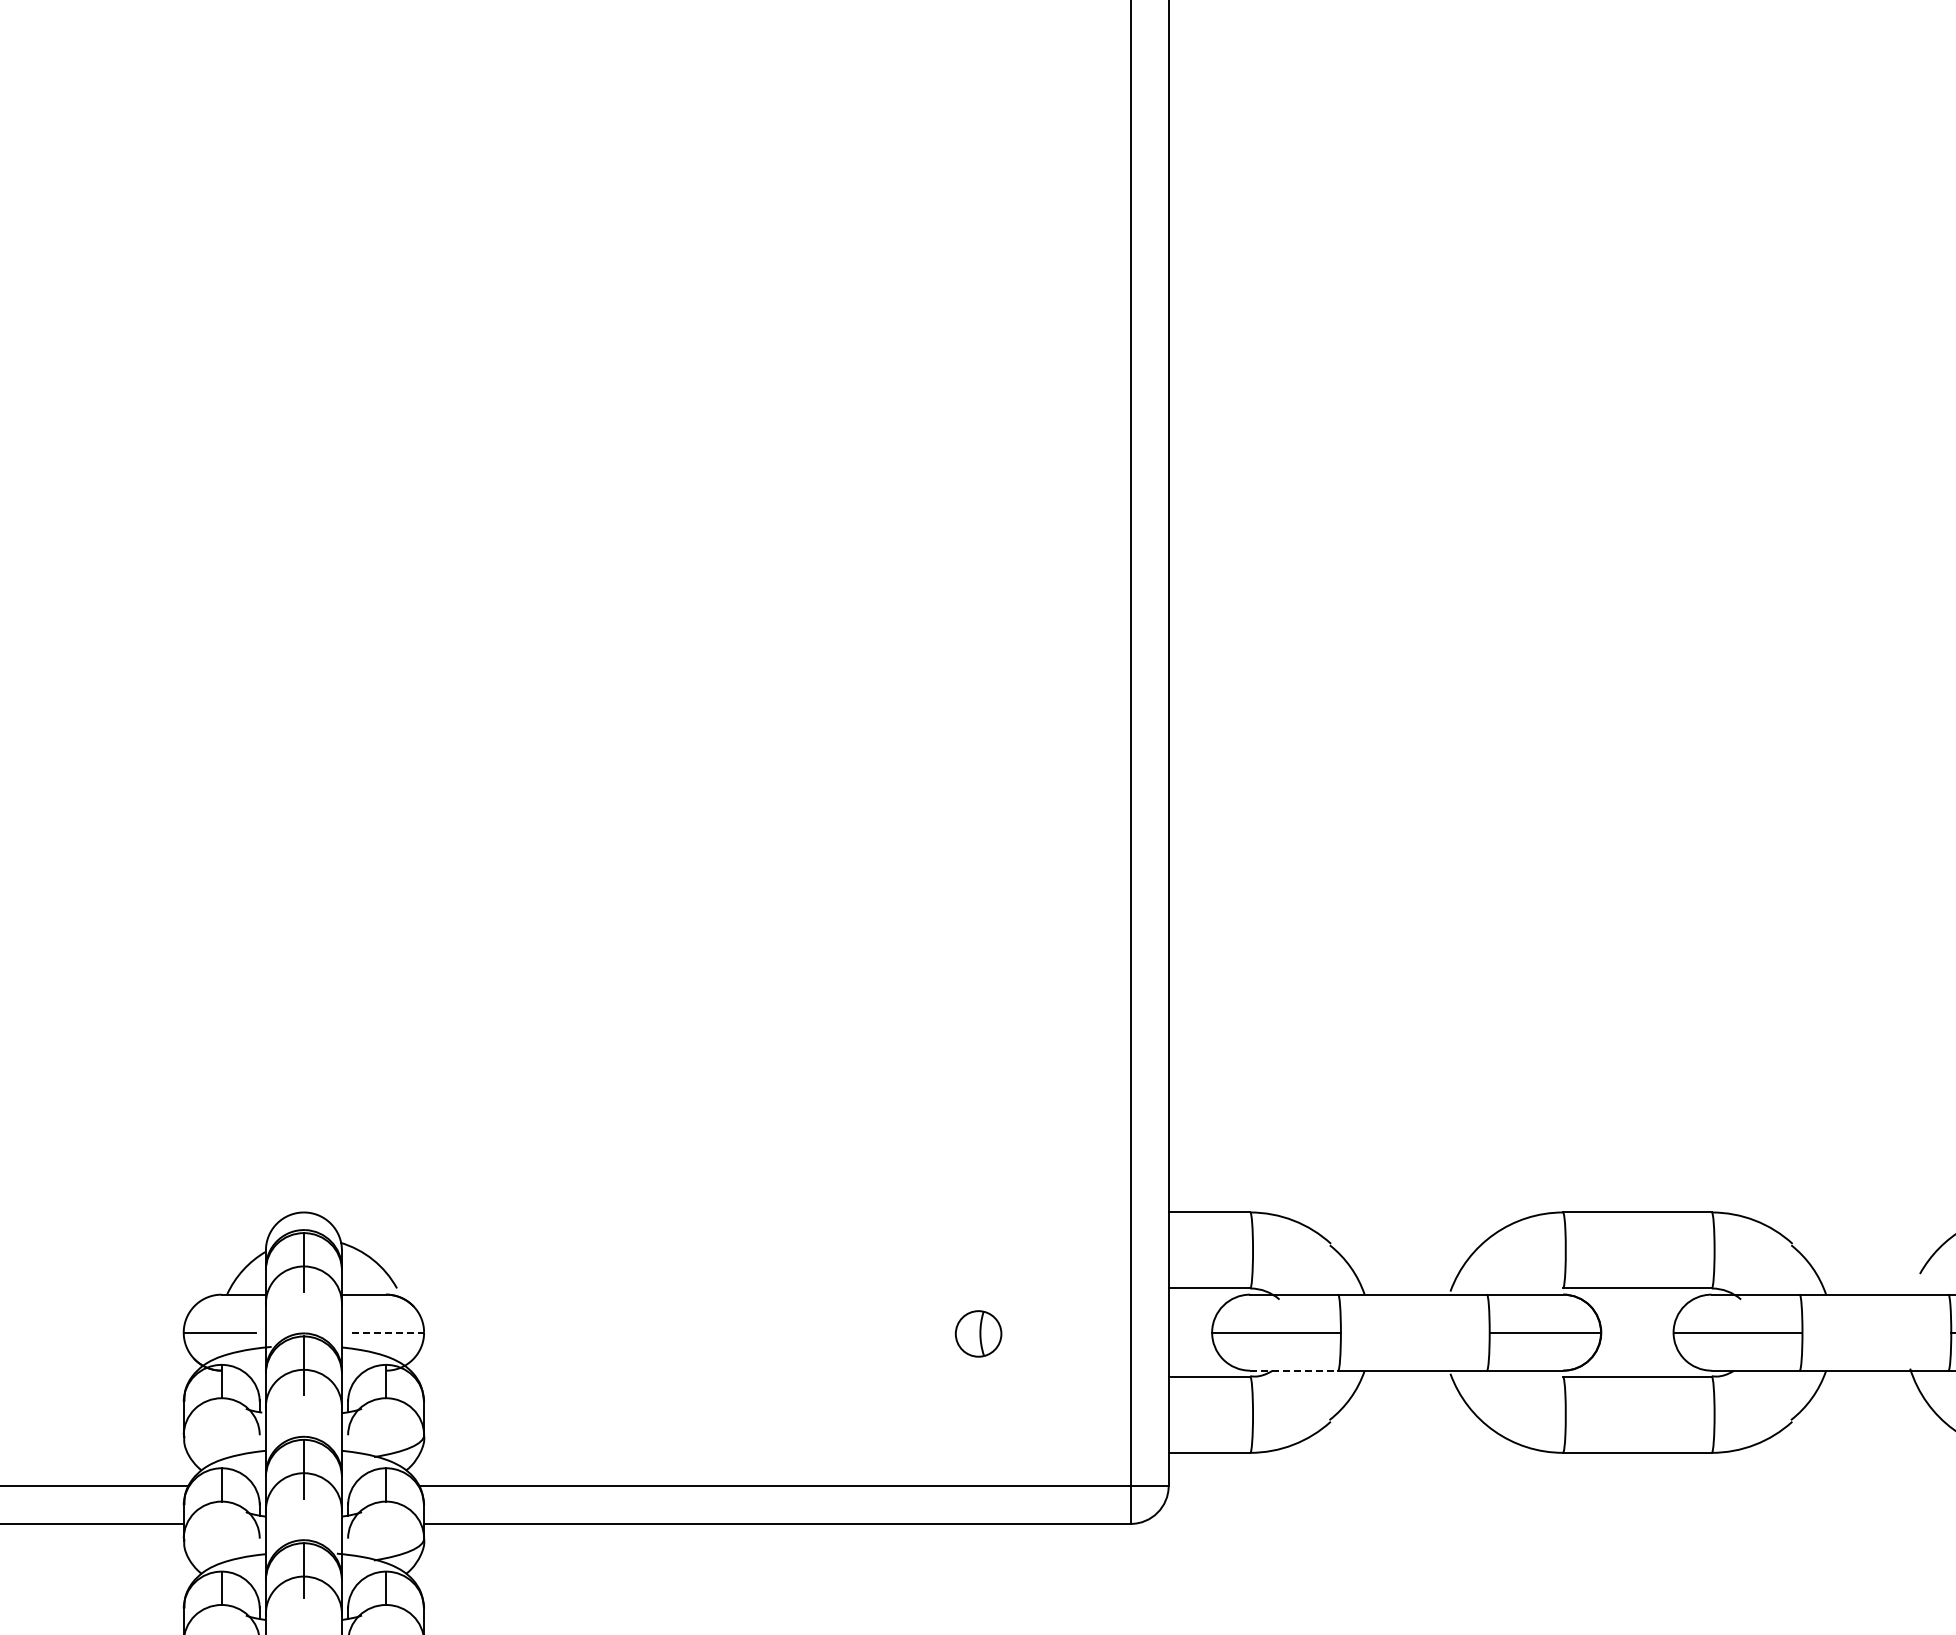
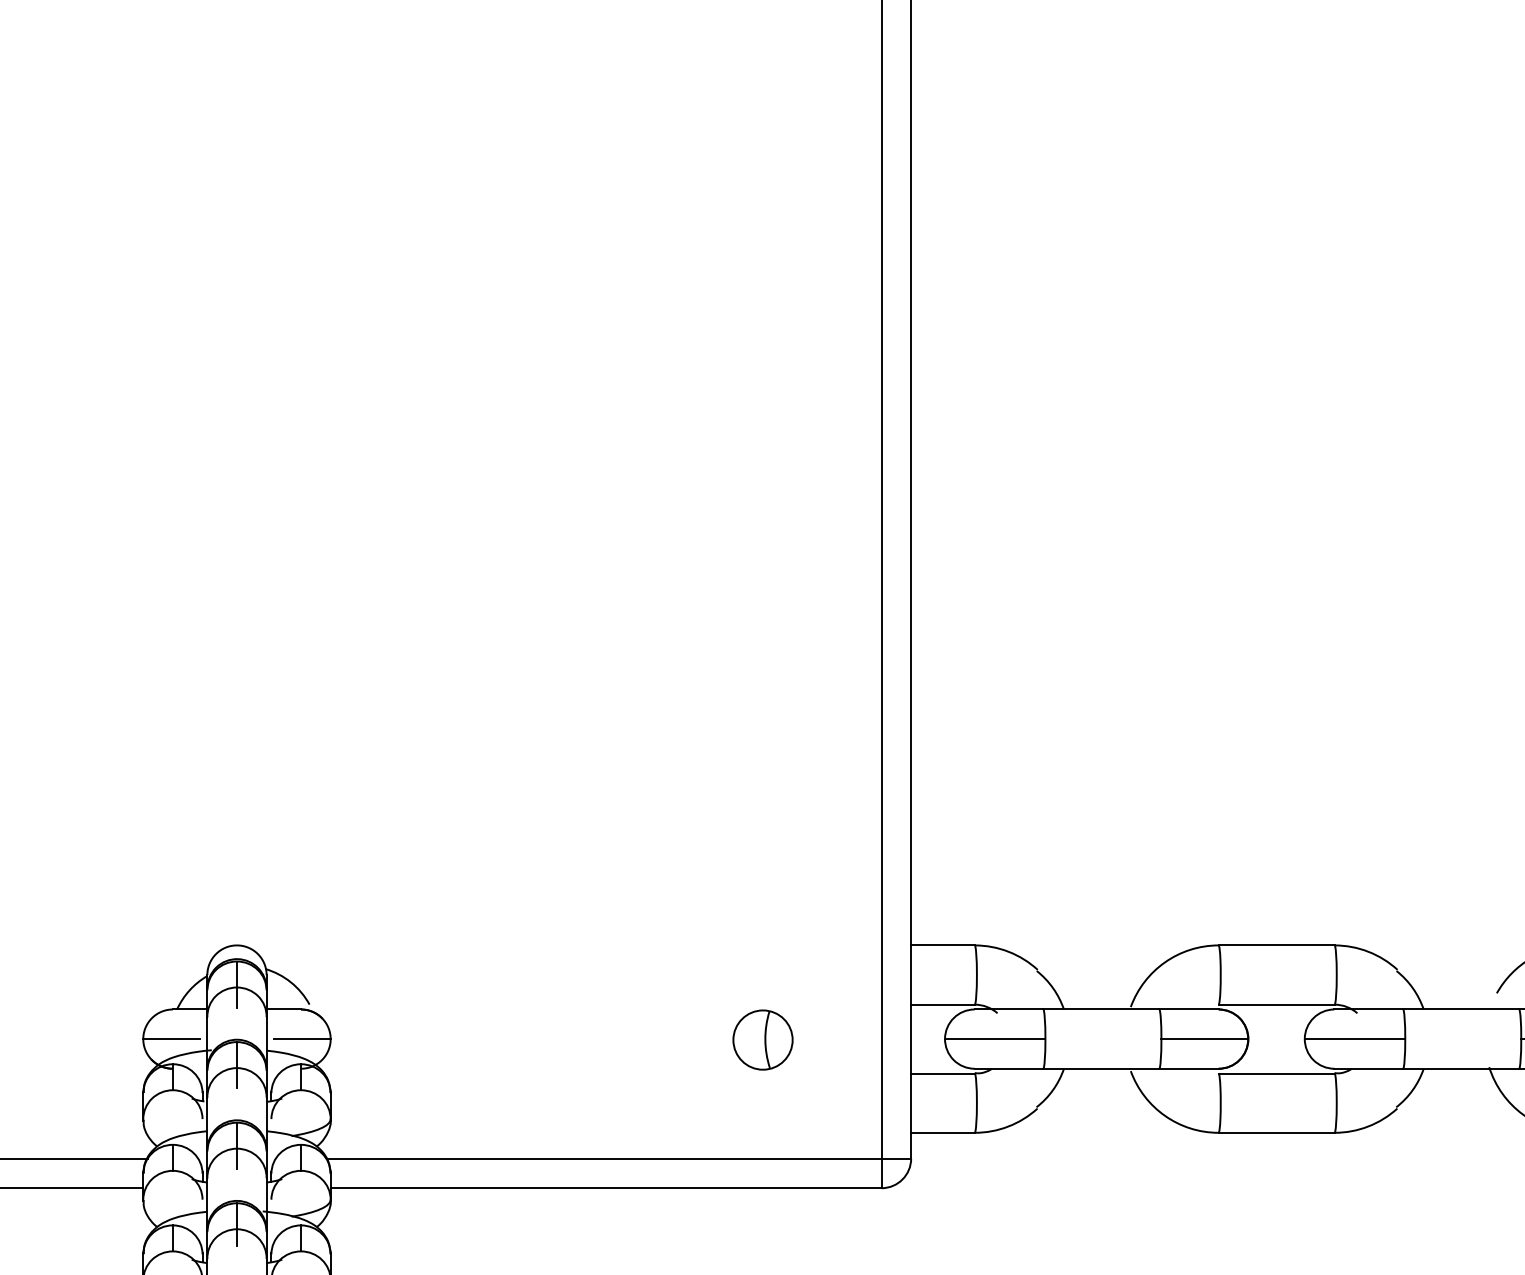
line: (388, 1332) -> (302, 1038), dashed -> solid
part: (978, 1333) -> (762, 1039), size x1.67
line: (1294, 1370) -> (1009, 1068), dashed -> solid

